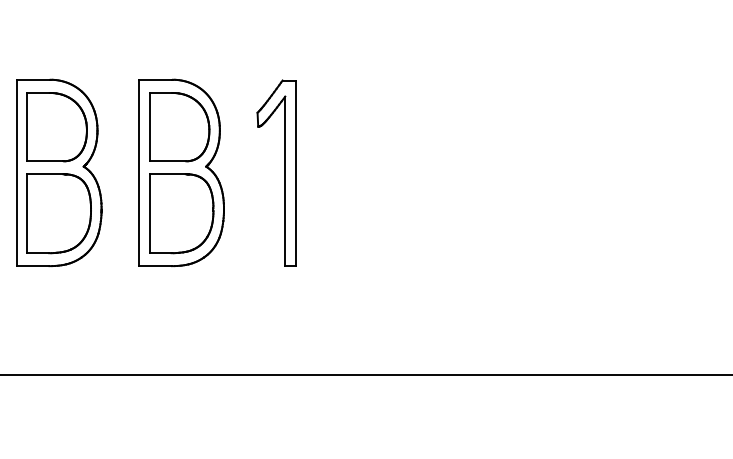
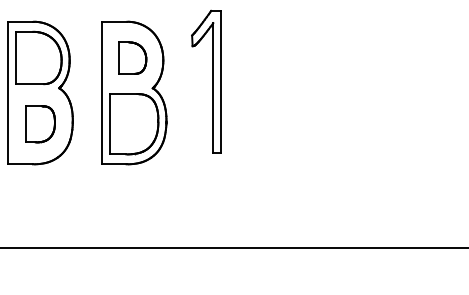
part: (179, 127) -> (132, 58), size x0.6
part: (284, 172) -> (212, 81), moved
part: (58, 213) -> (39, 124), size x0.6

